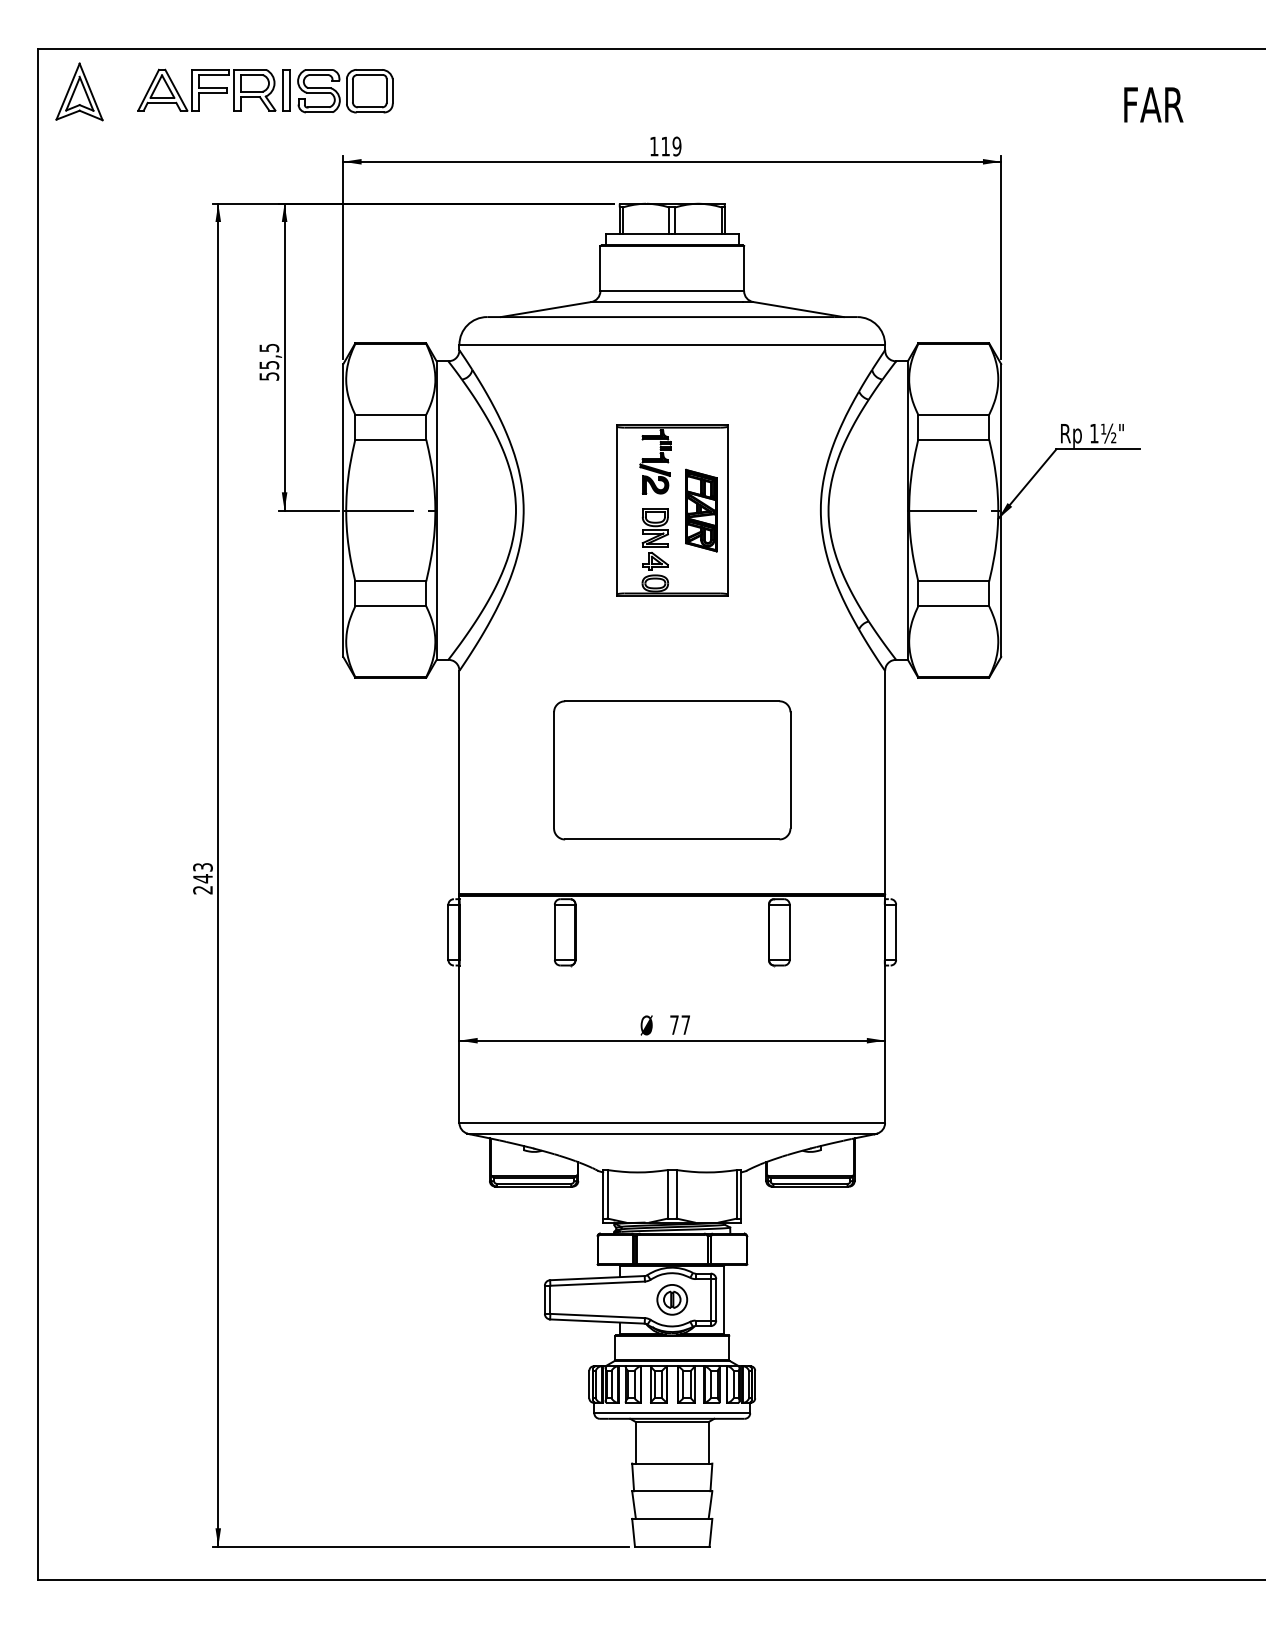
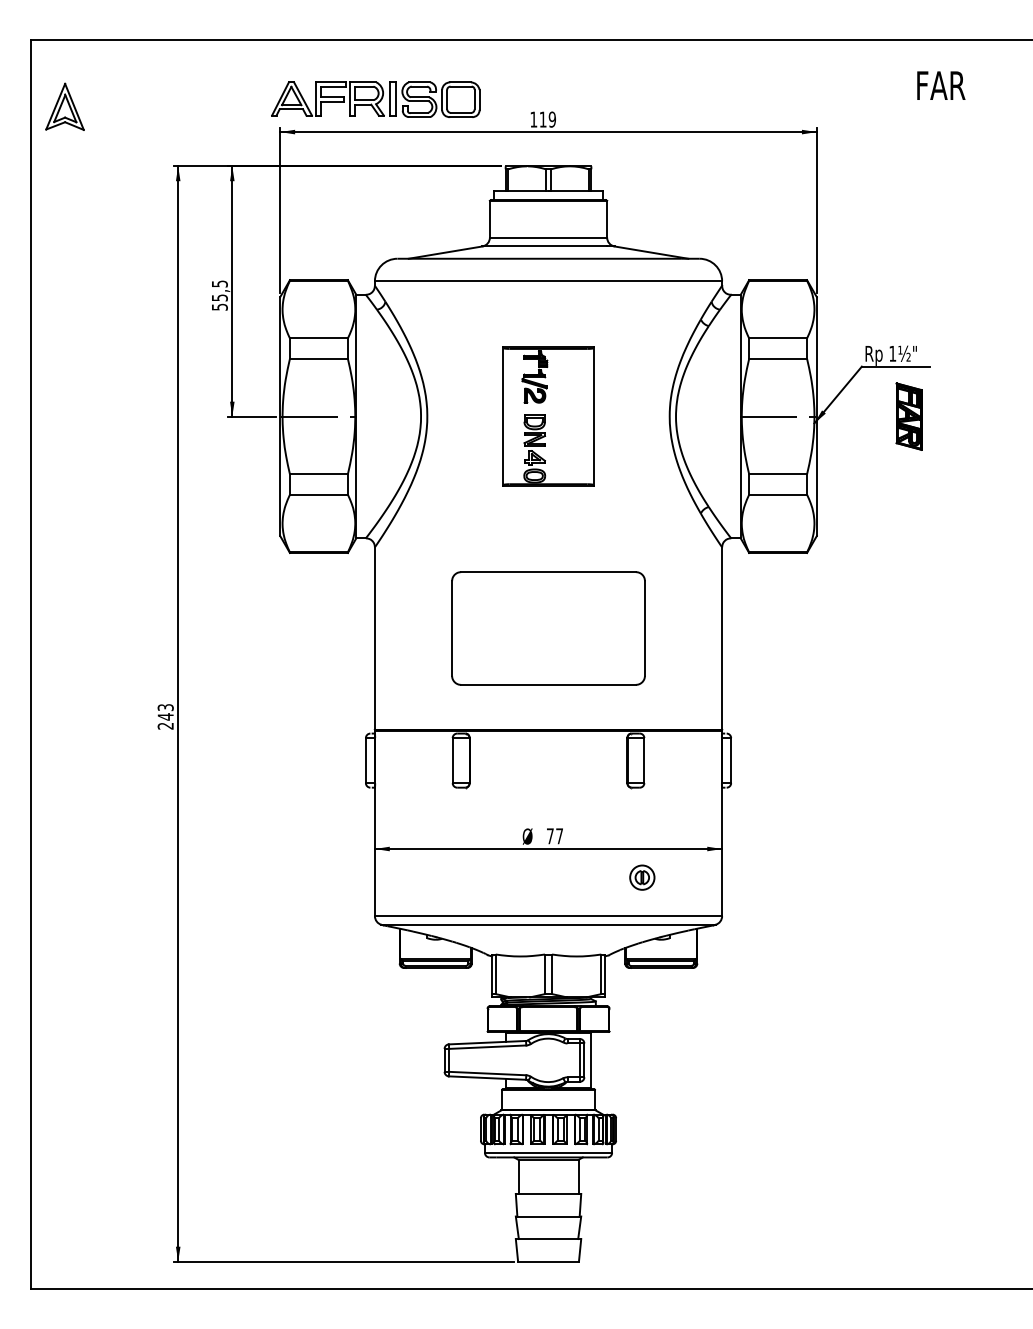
part: (265, 90) -> (375, 99), moved
part: (79, 91) -> (65, 106), moved
part: (701, 510) -> (909, 416), moved
part: (672, 1299) -> (642, 877), moved

